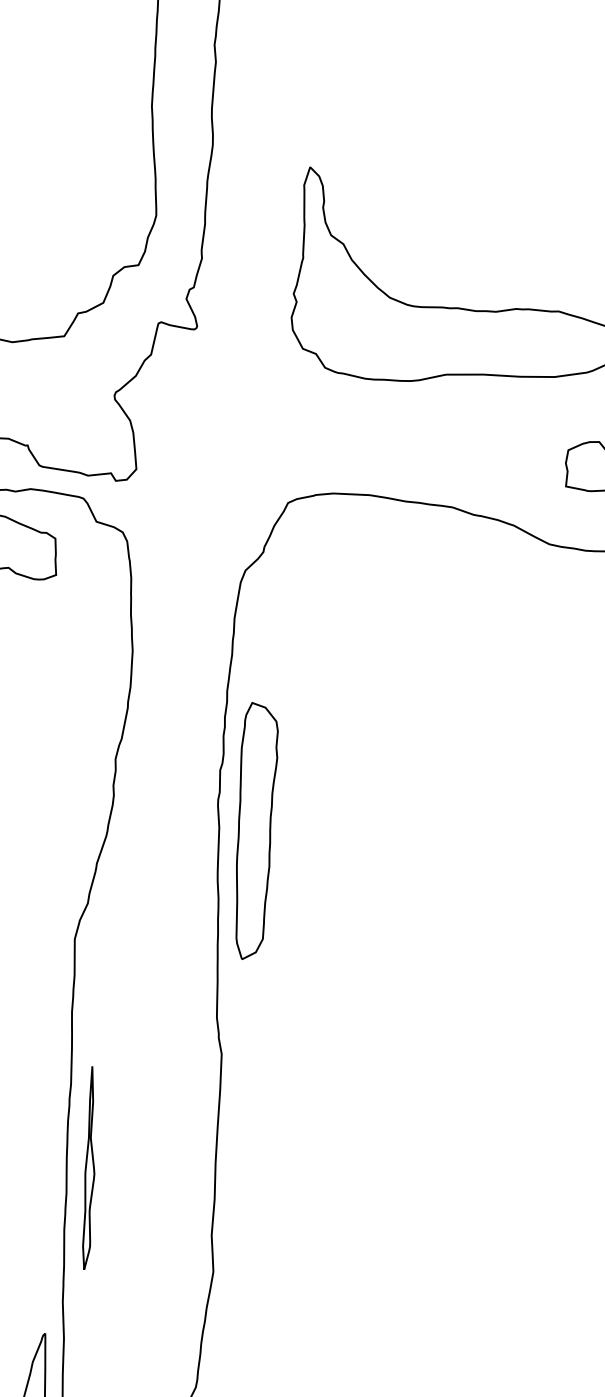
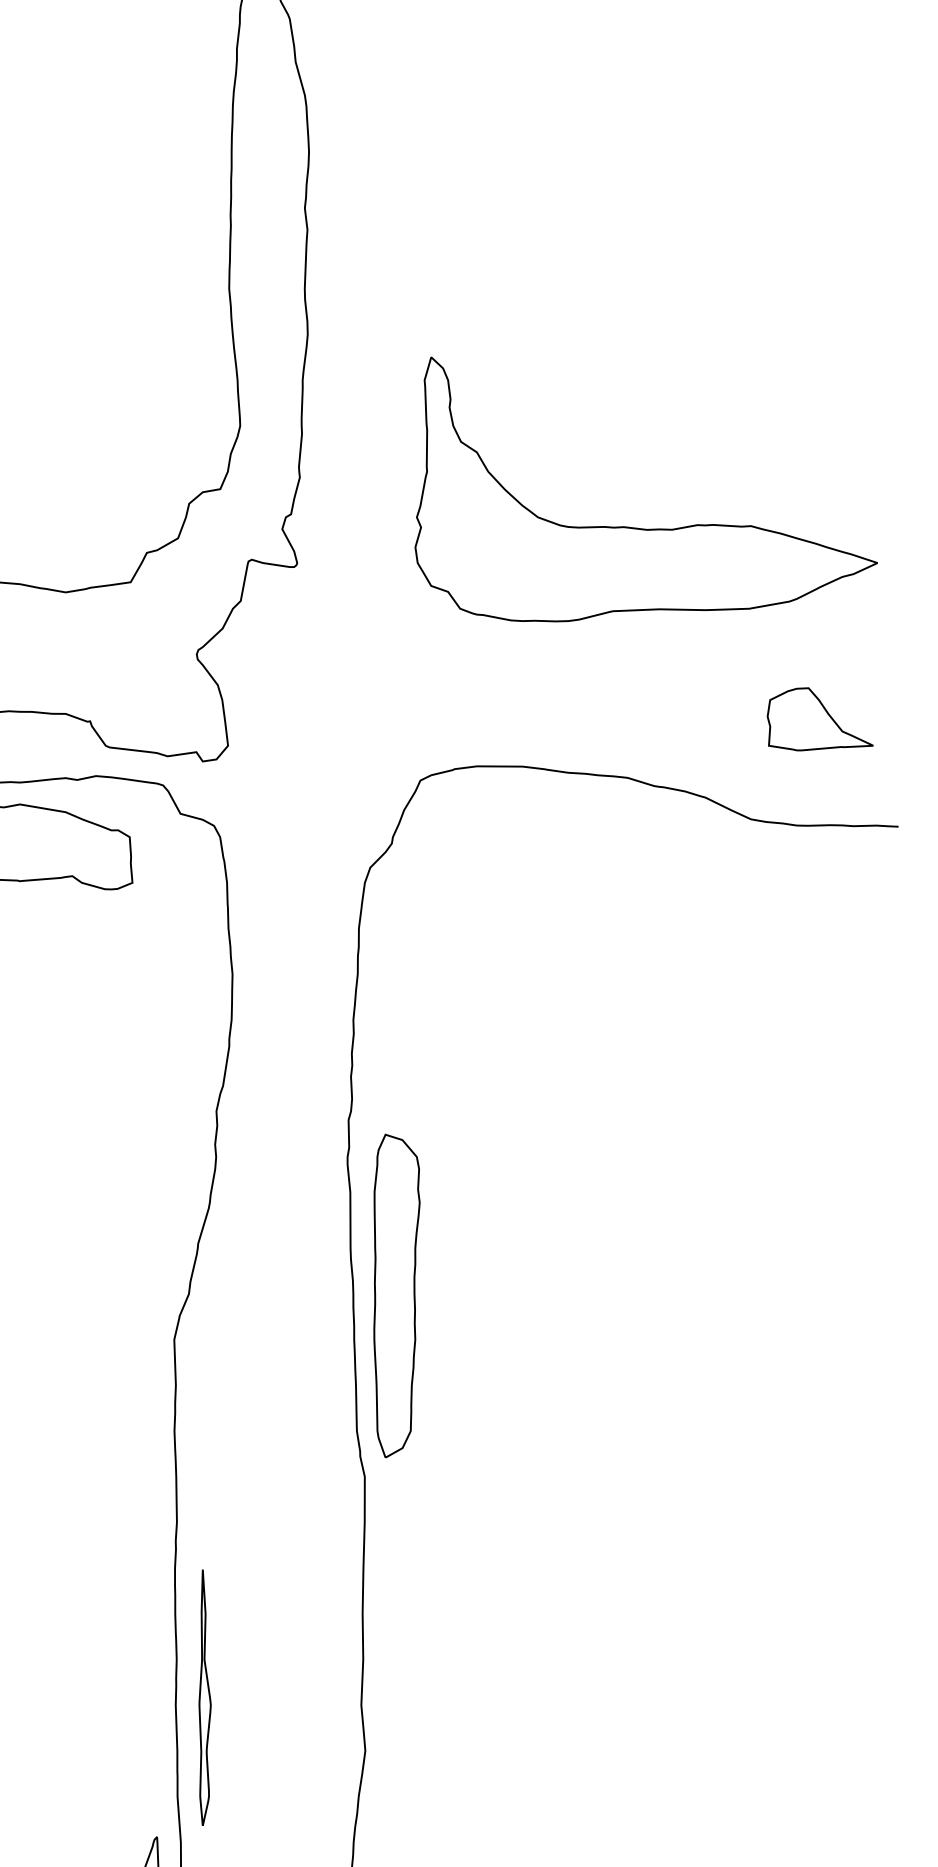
part: (255, 830) -> (396, 1295), moved
part: (89, 1167) -> (204, 1697), moved

